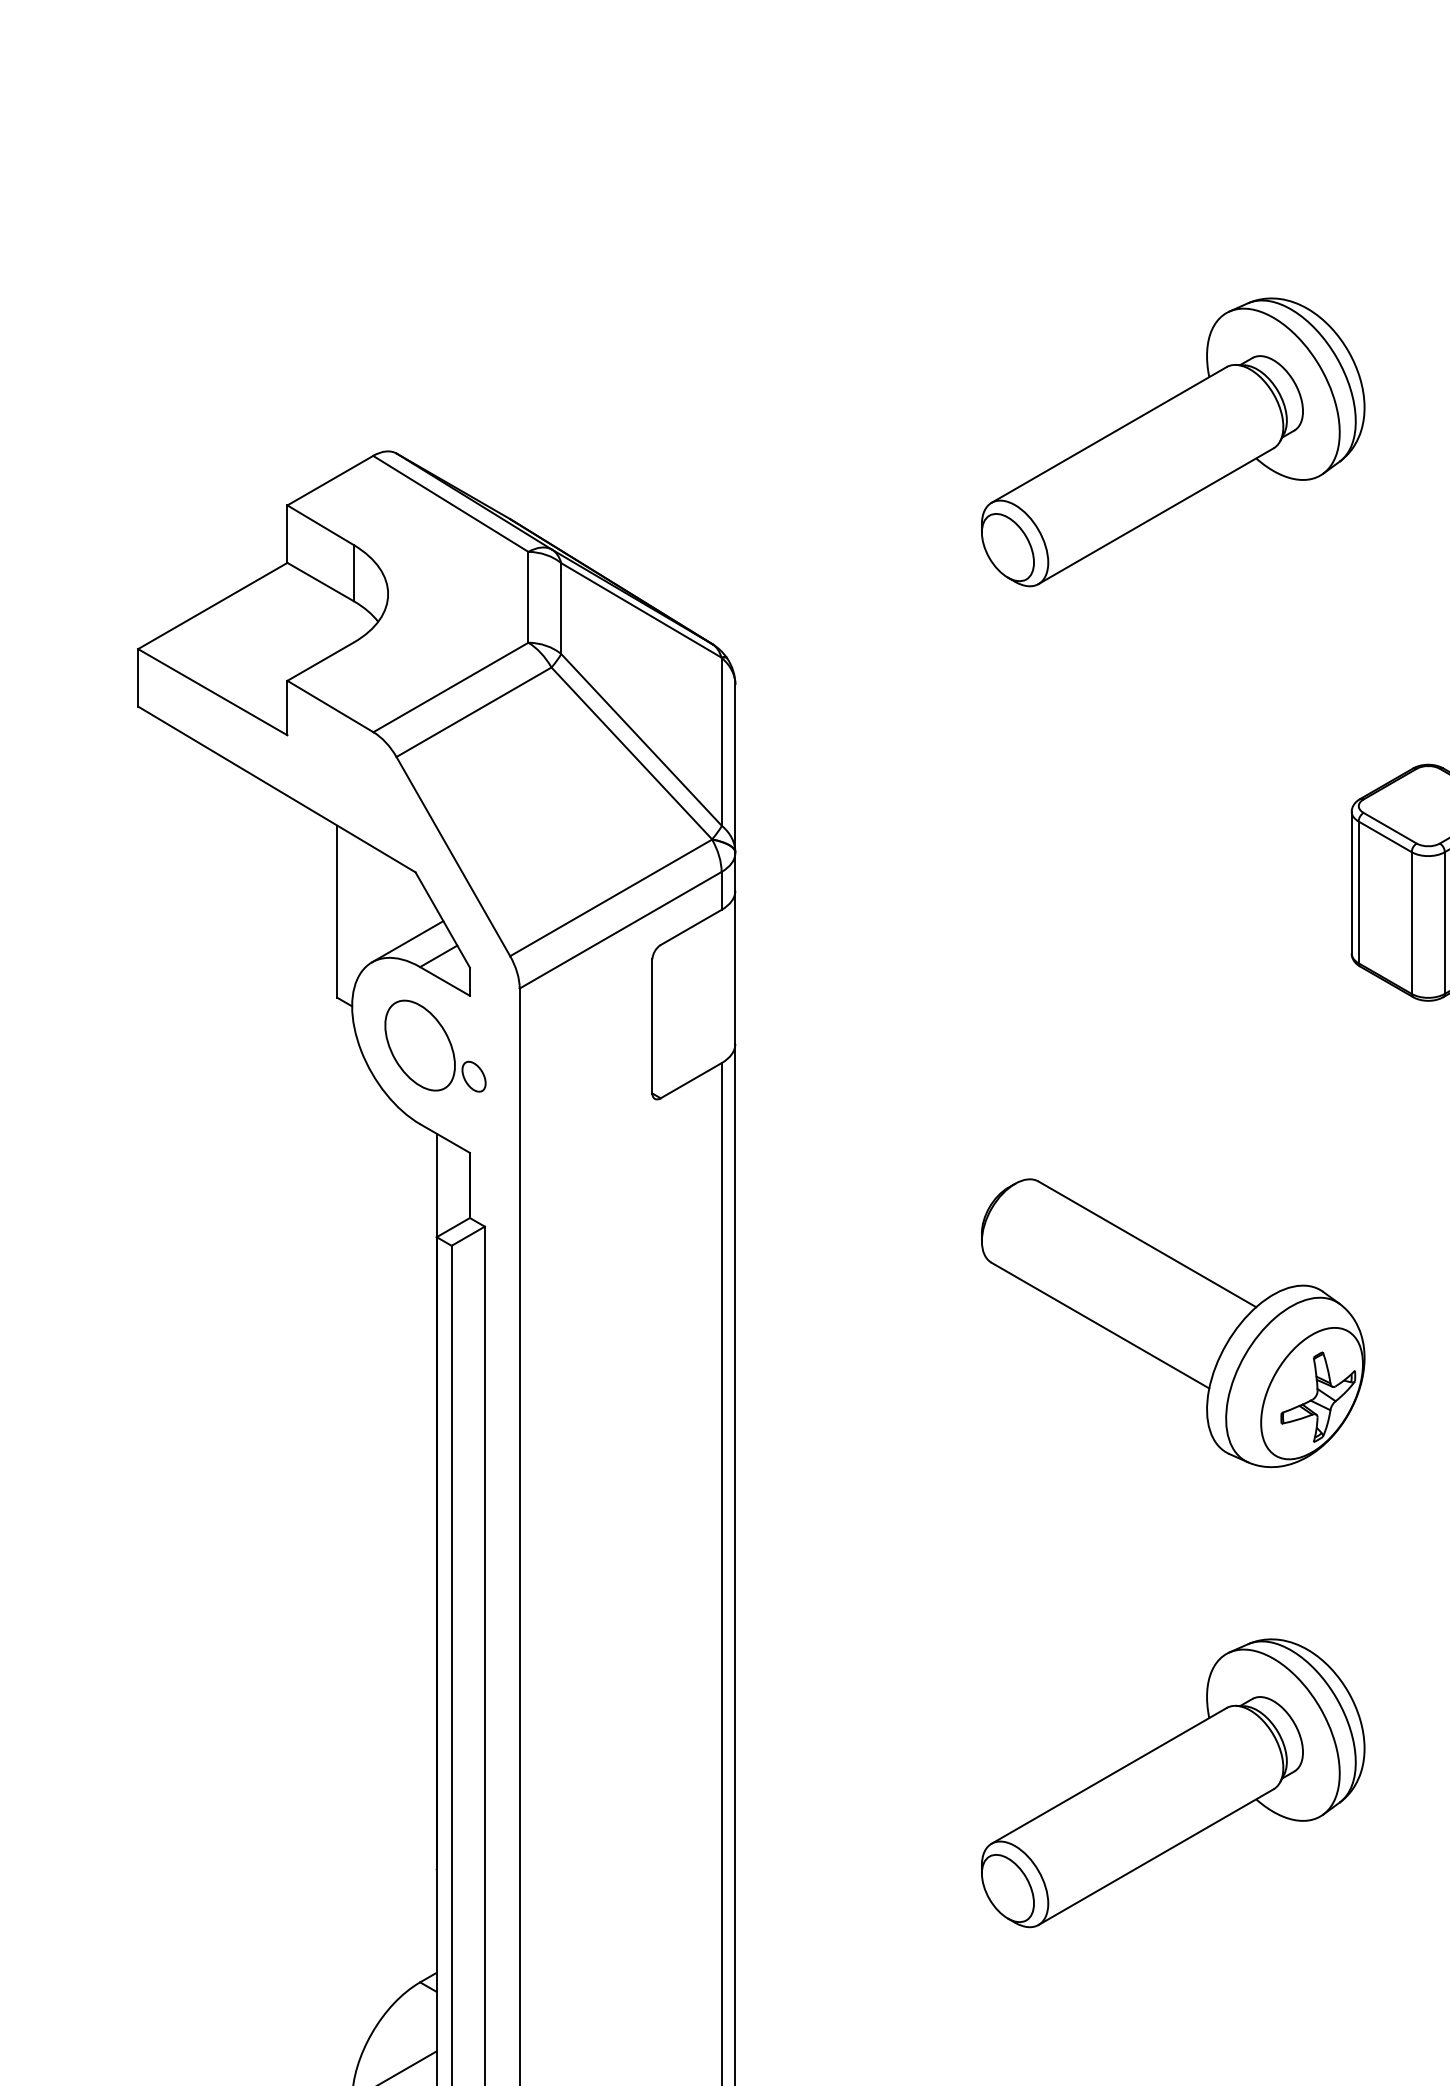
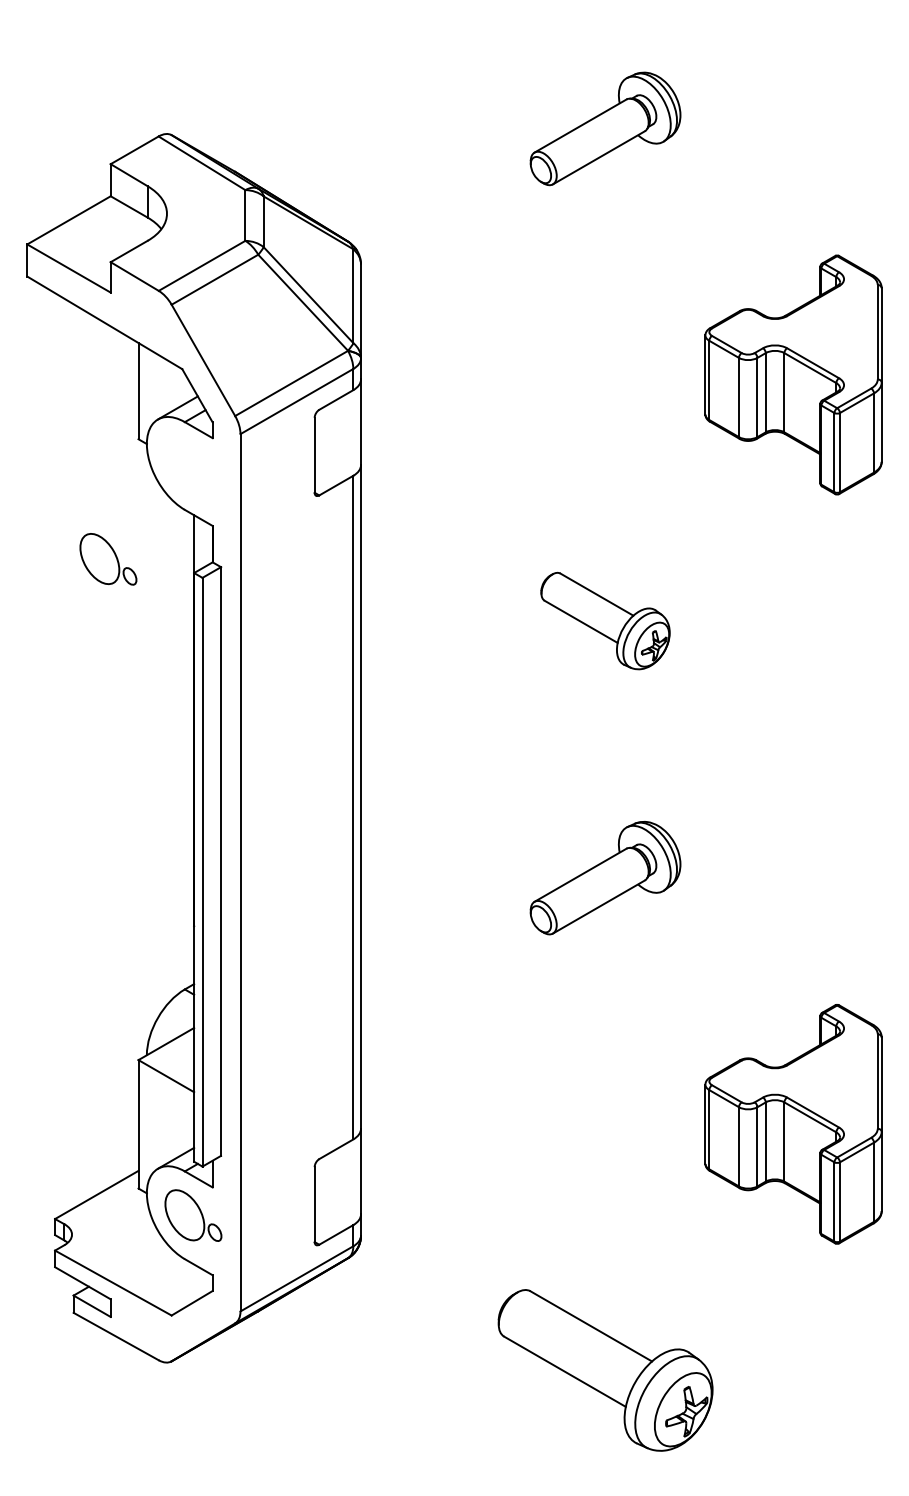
part: (1172, 441) -> (605, 128), size x0.7
part: (435, 1046) -> (108, 559), moved
part: (1172, 1322) -> (605, 620), size x0.6
part: (1172, 1782) -> (605, 877), size x0.7

